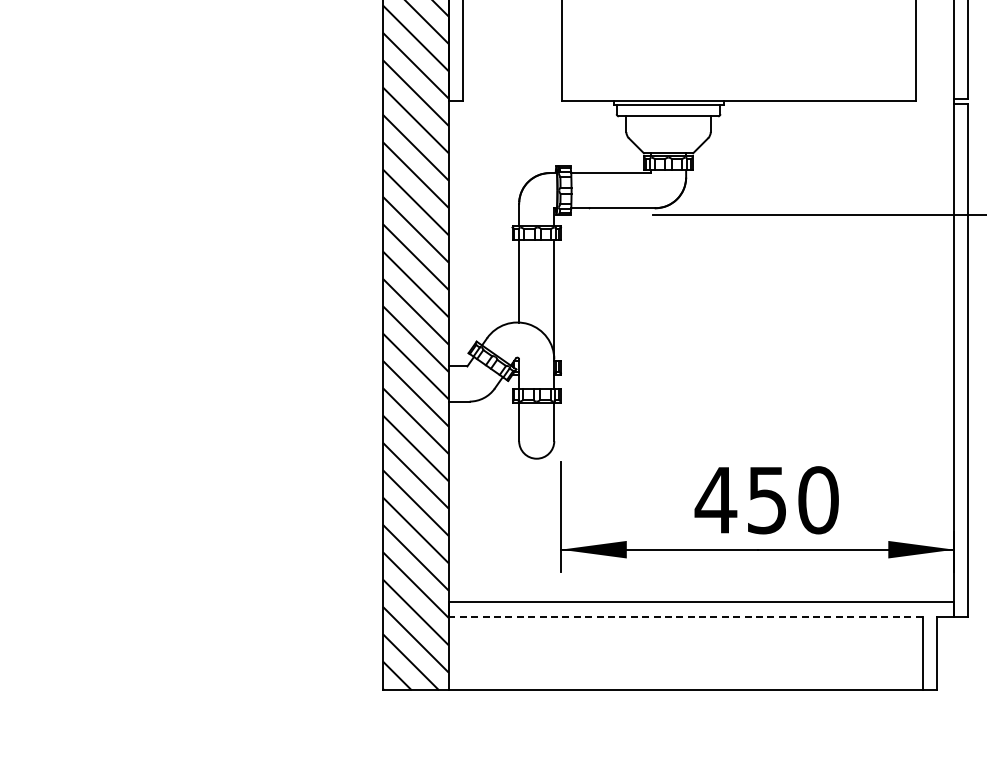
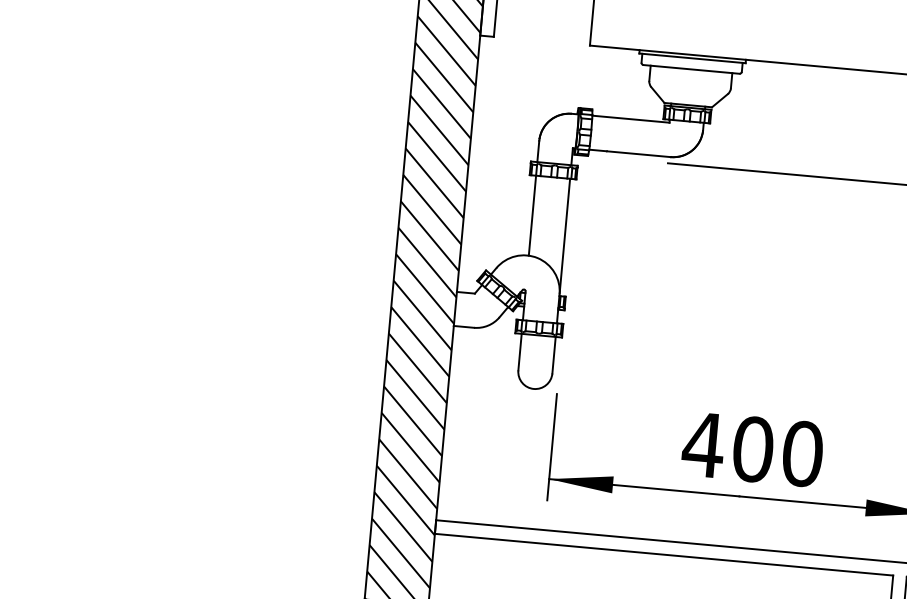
text: (767, 500) -> (753, 449), 450 -> 400
line: (685, 616) -> (663, 554), dashed -> solid

